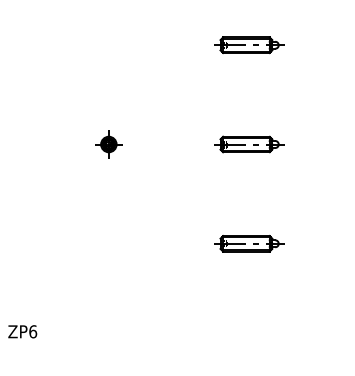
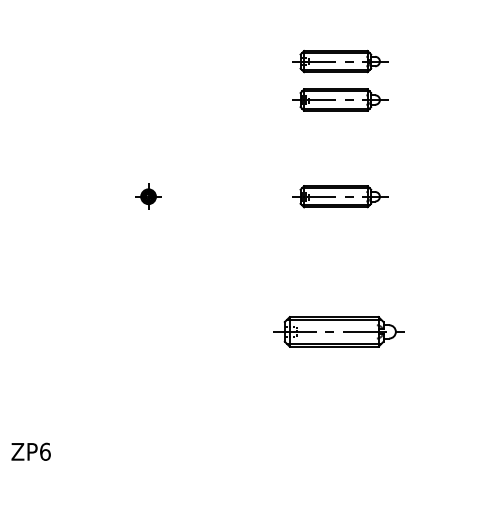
part: (249, 73) -> (340, 100), added
part: (108, 144) -> (148, 196), size x0.7
part: (249, 243) -> (340, 331), size x1.4

